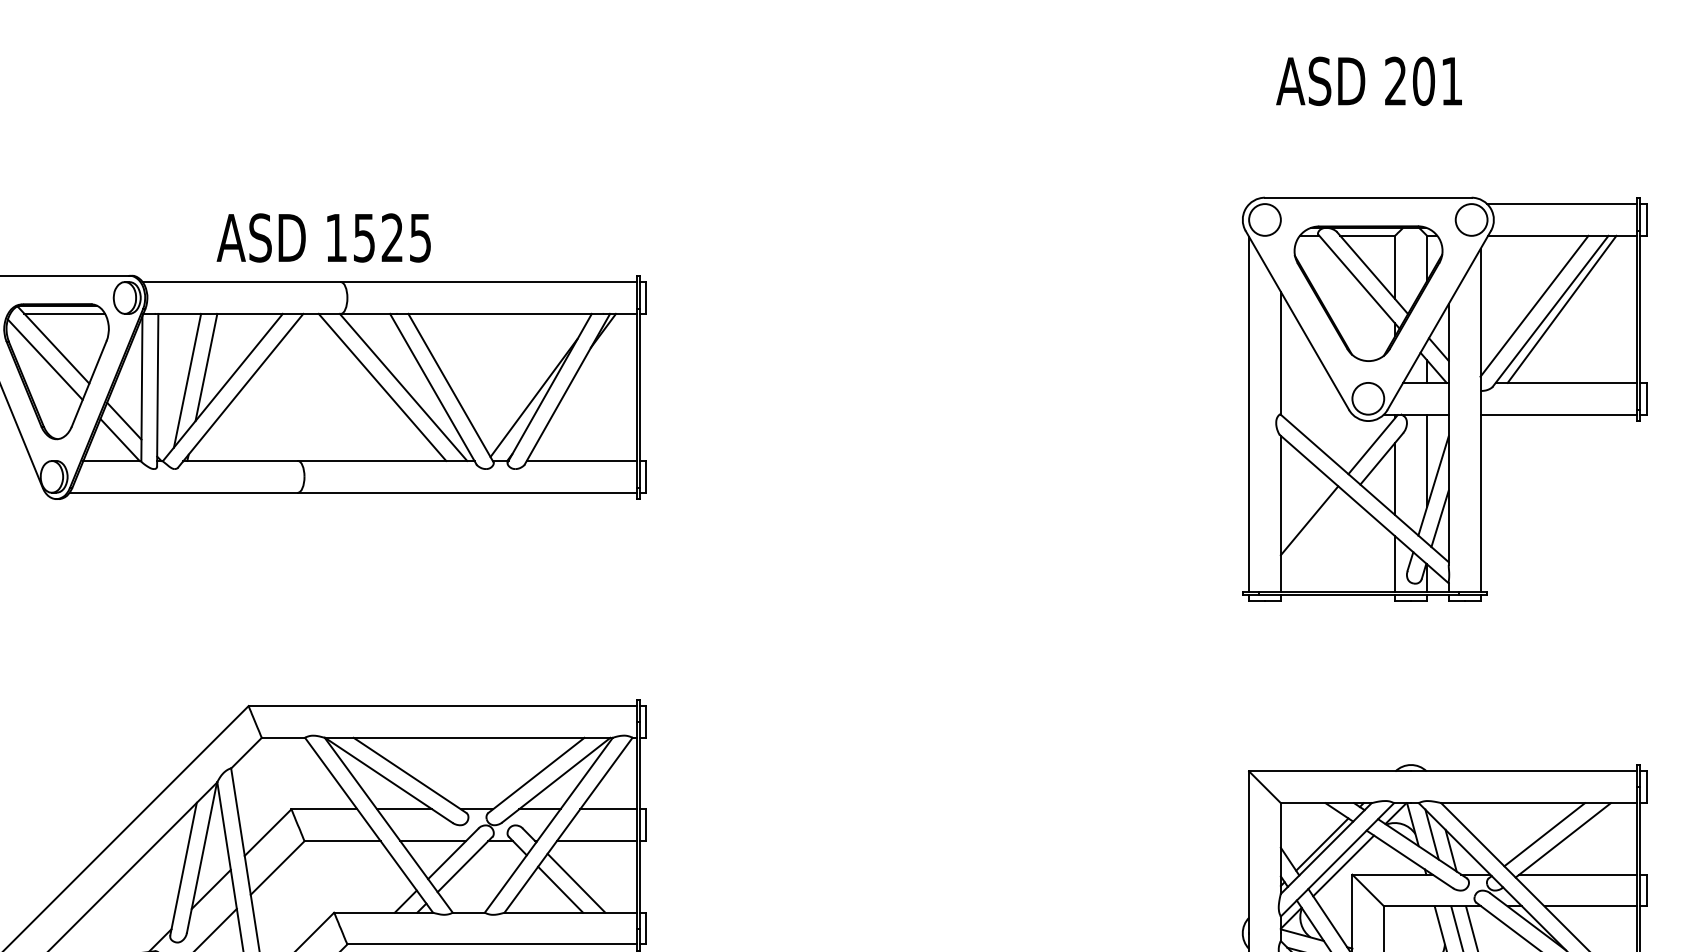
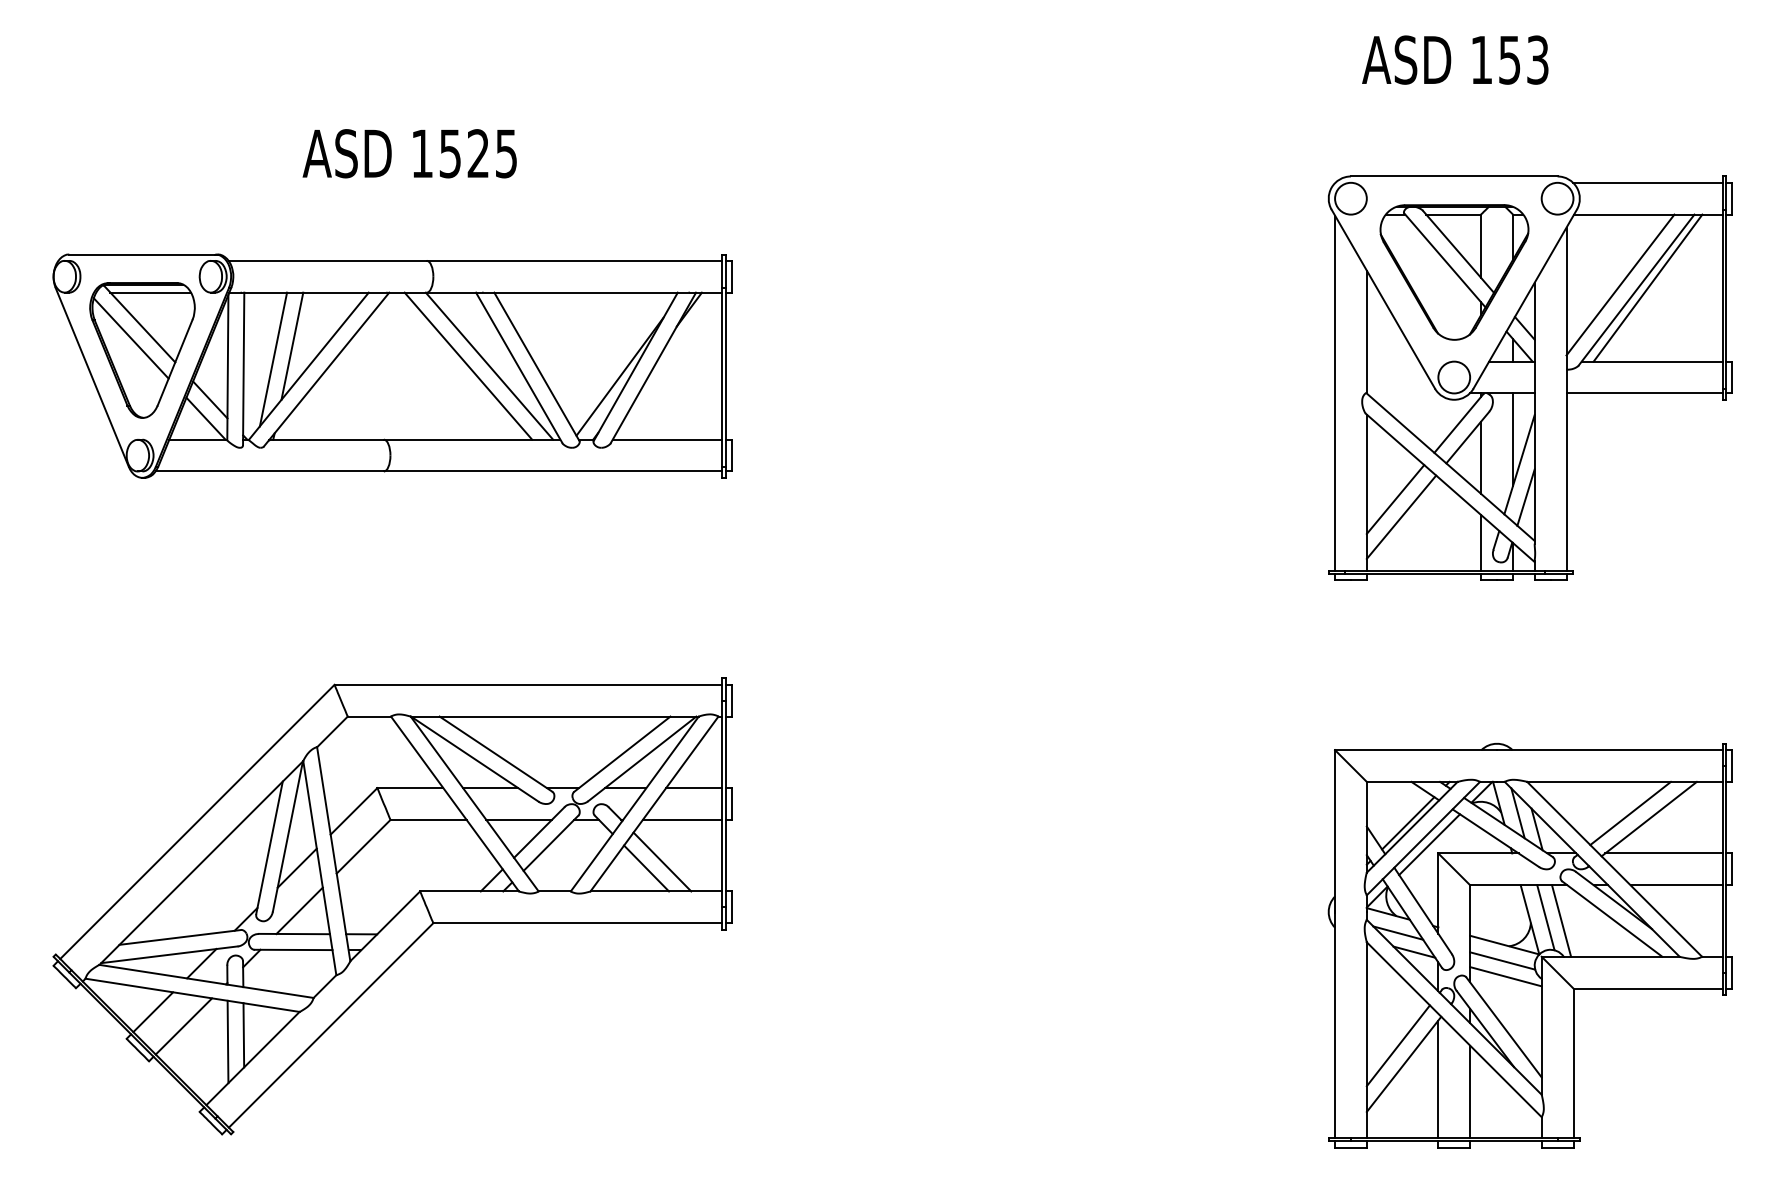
text: (1423, 80) -> (1509, 59), 201 -> 153
text: (323, 237) -> (409, 153), moved
line: (1315, 537) -> (1401, 516), added

